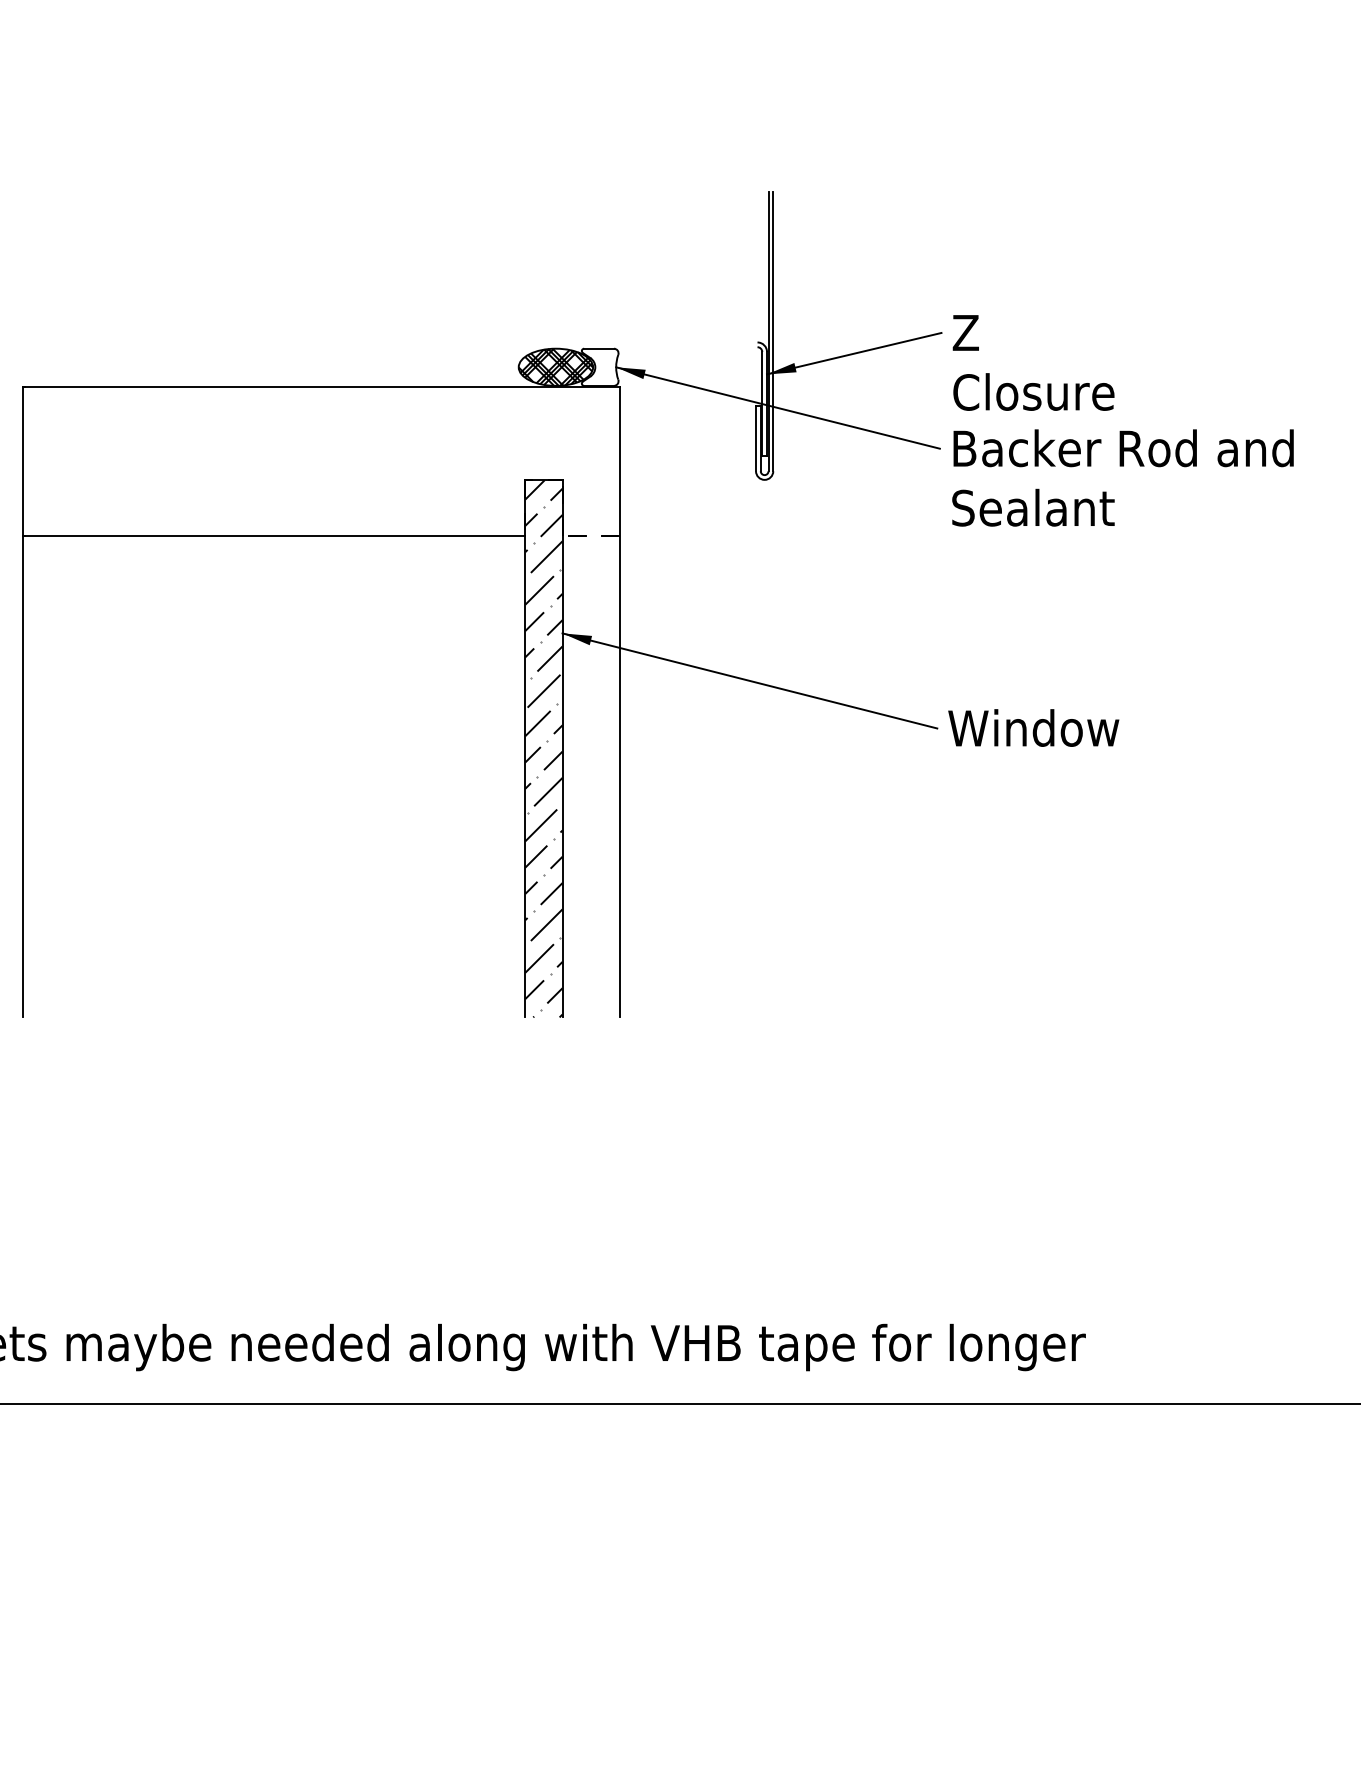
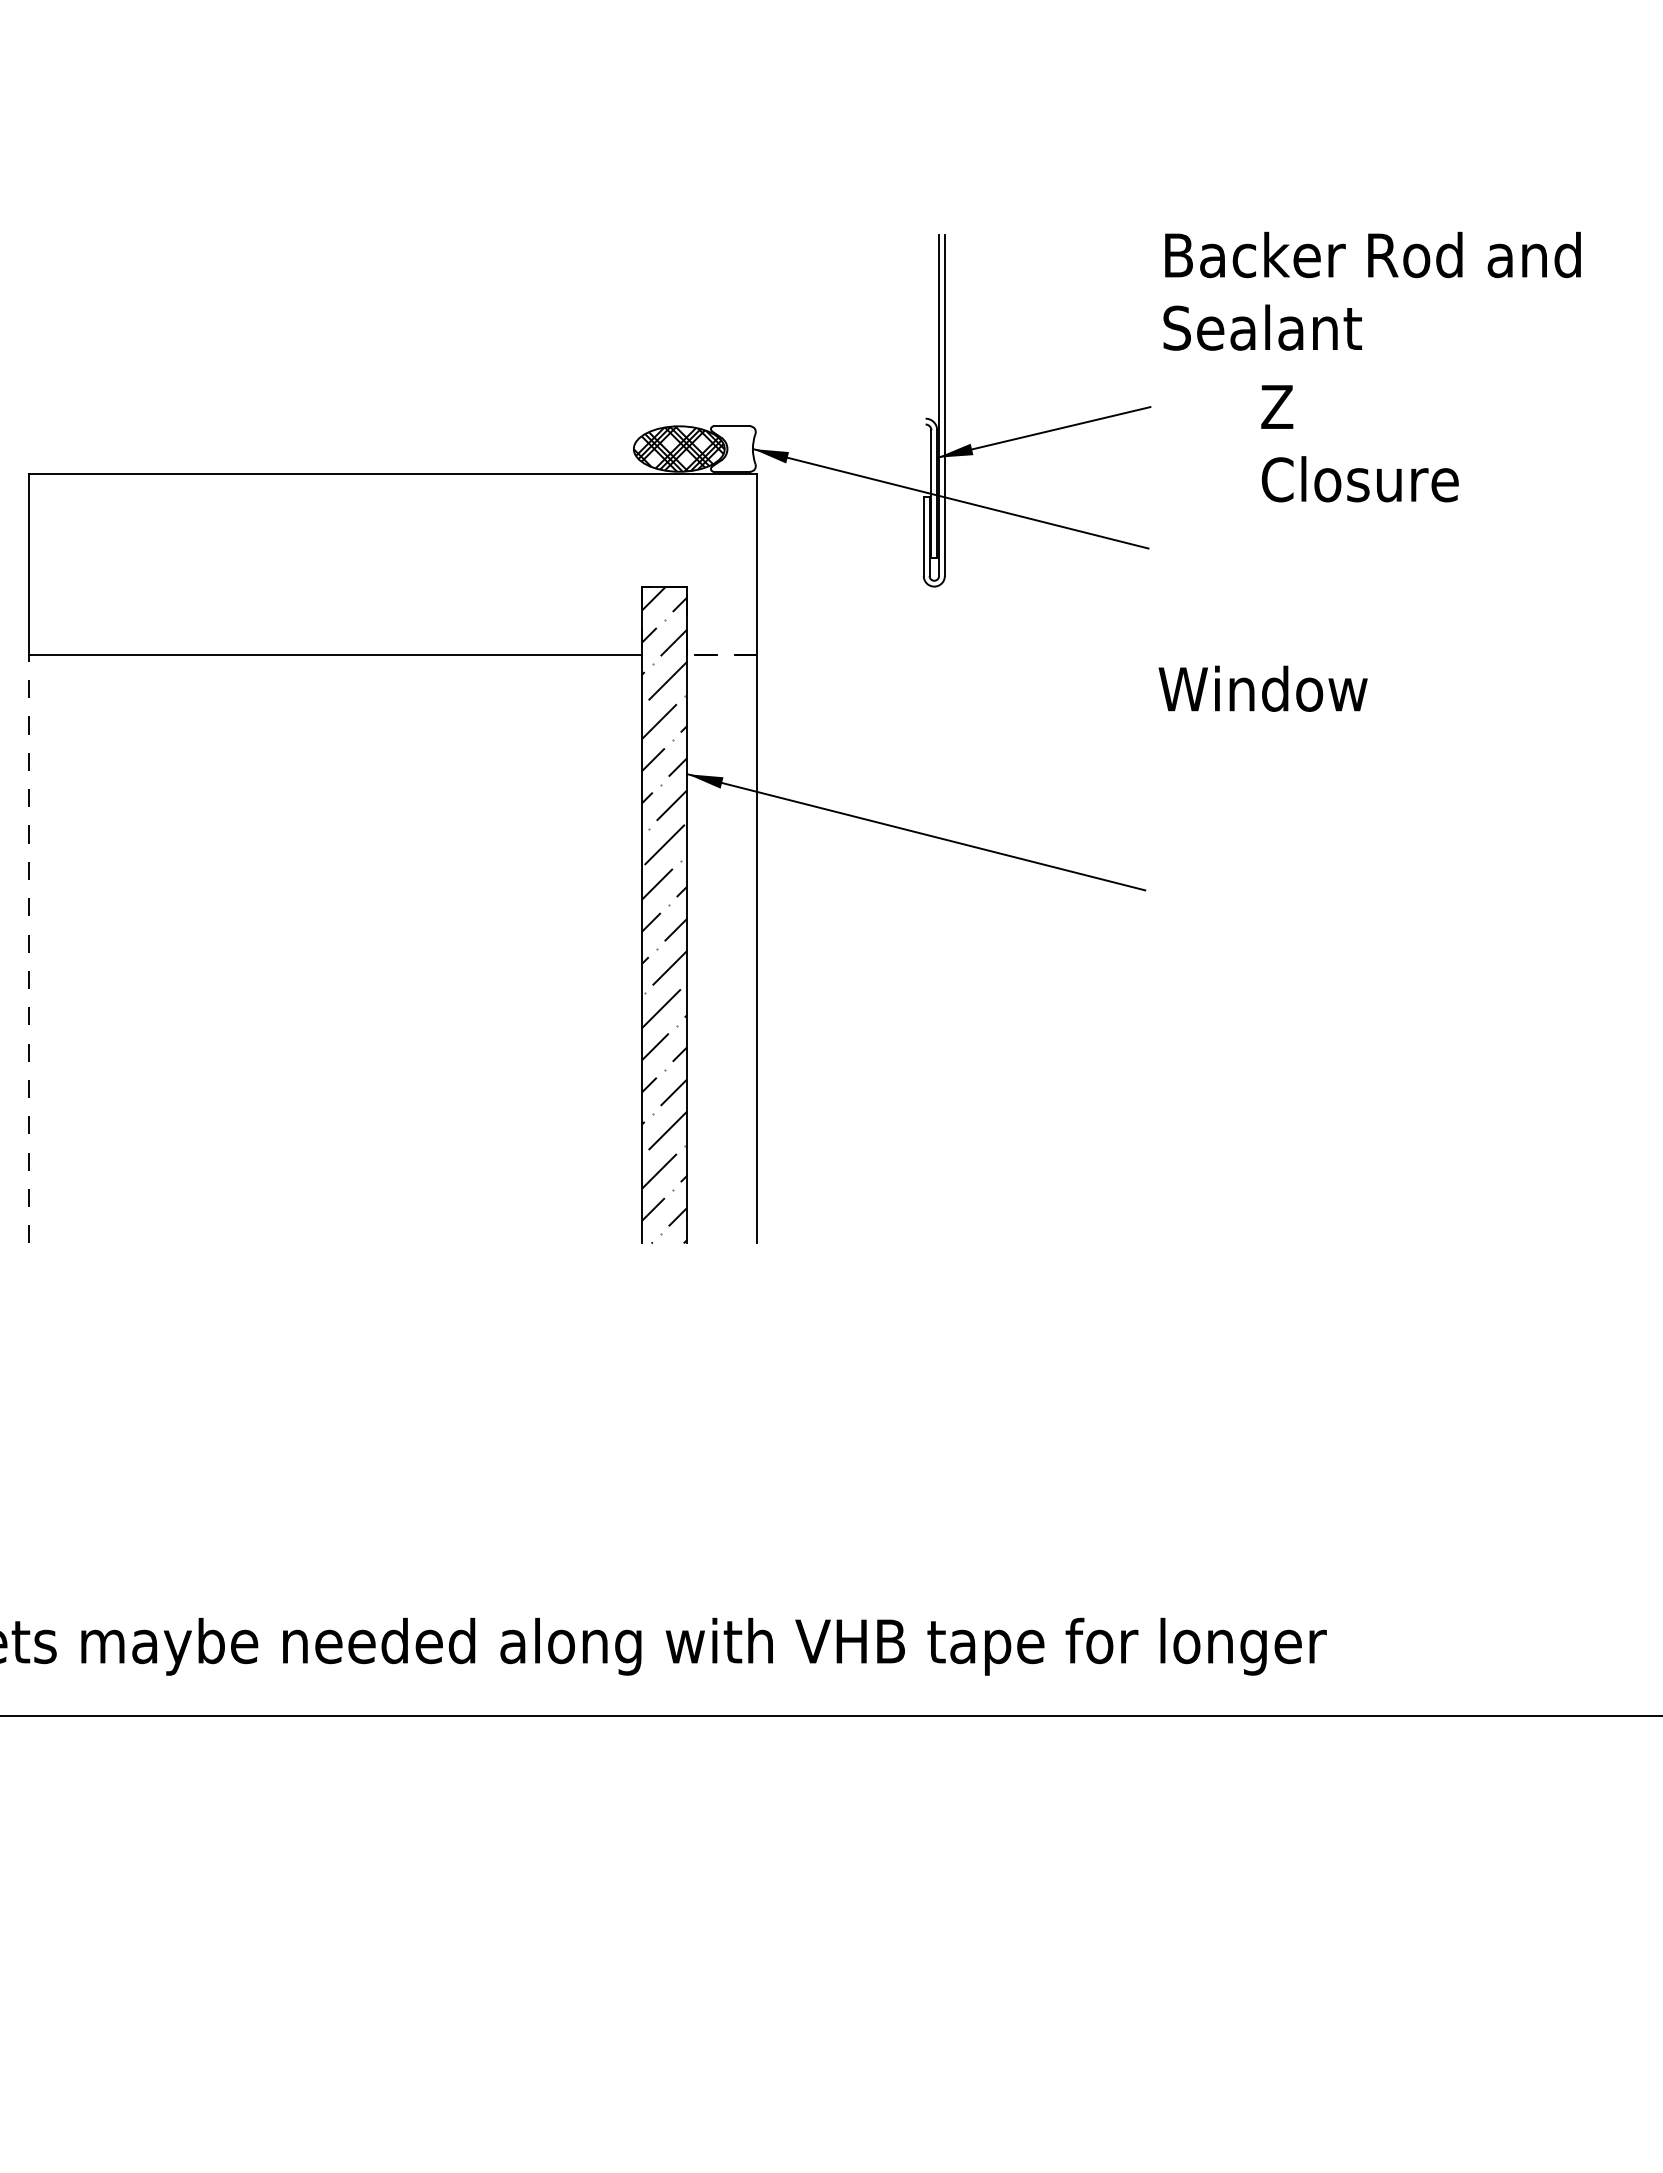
text: (1033, 362) -> (1359, 443), moved
text: (1122, 477) -> (1371, 290), moved
text: (1033, 727) -> (1262, 688), moved
line: (23, 776) -> (28, 948), solid -> dashed

